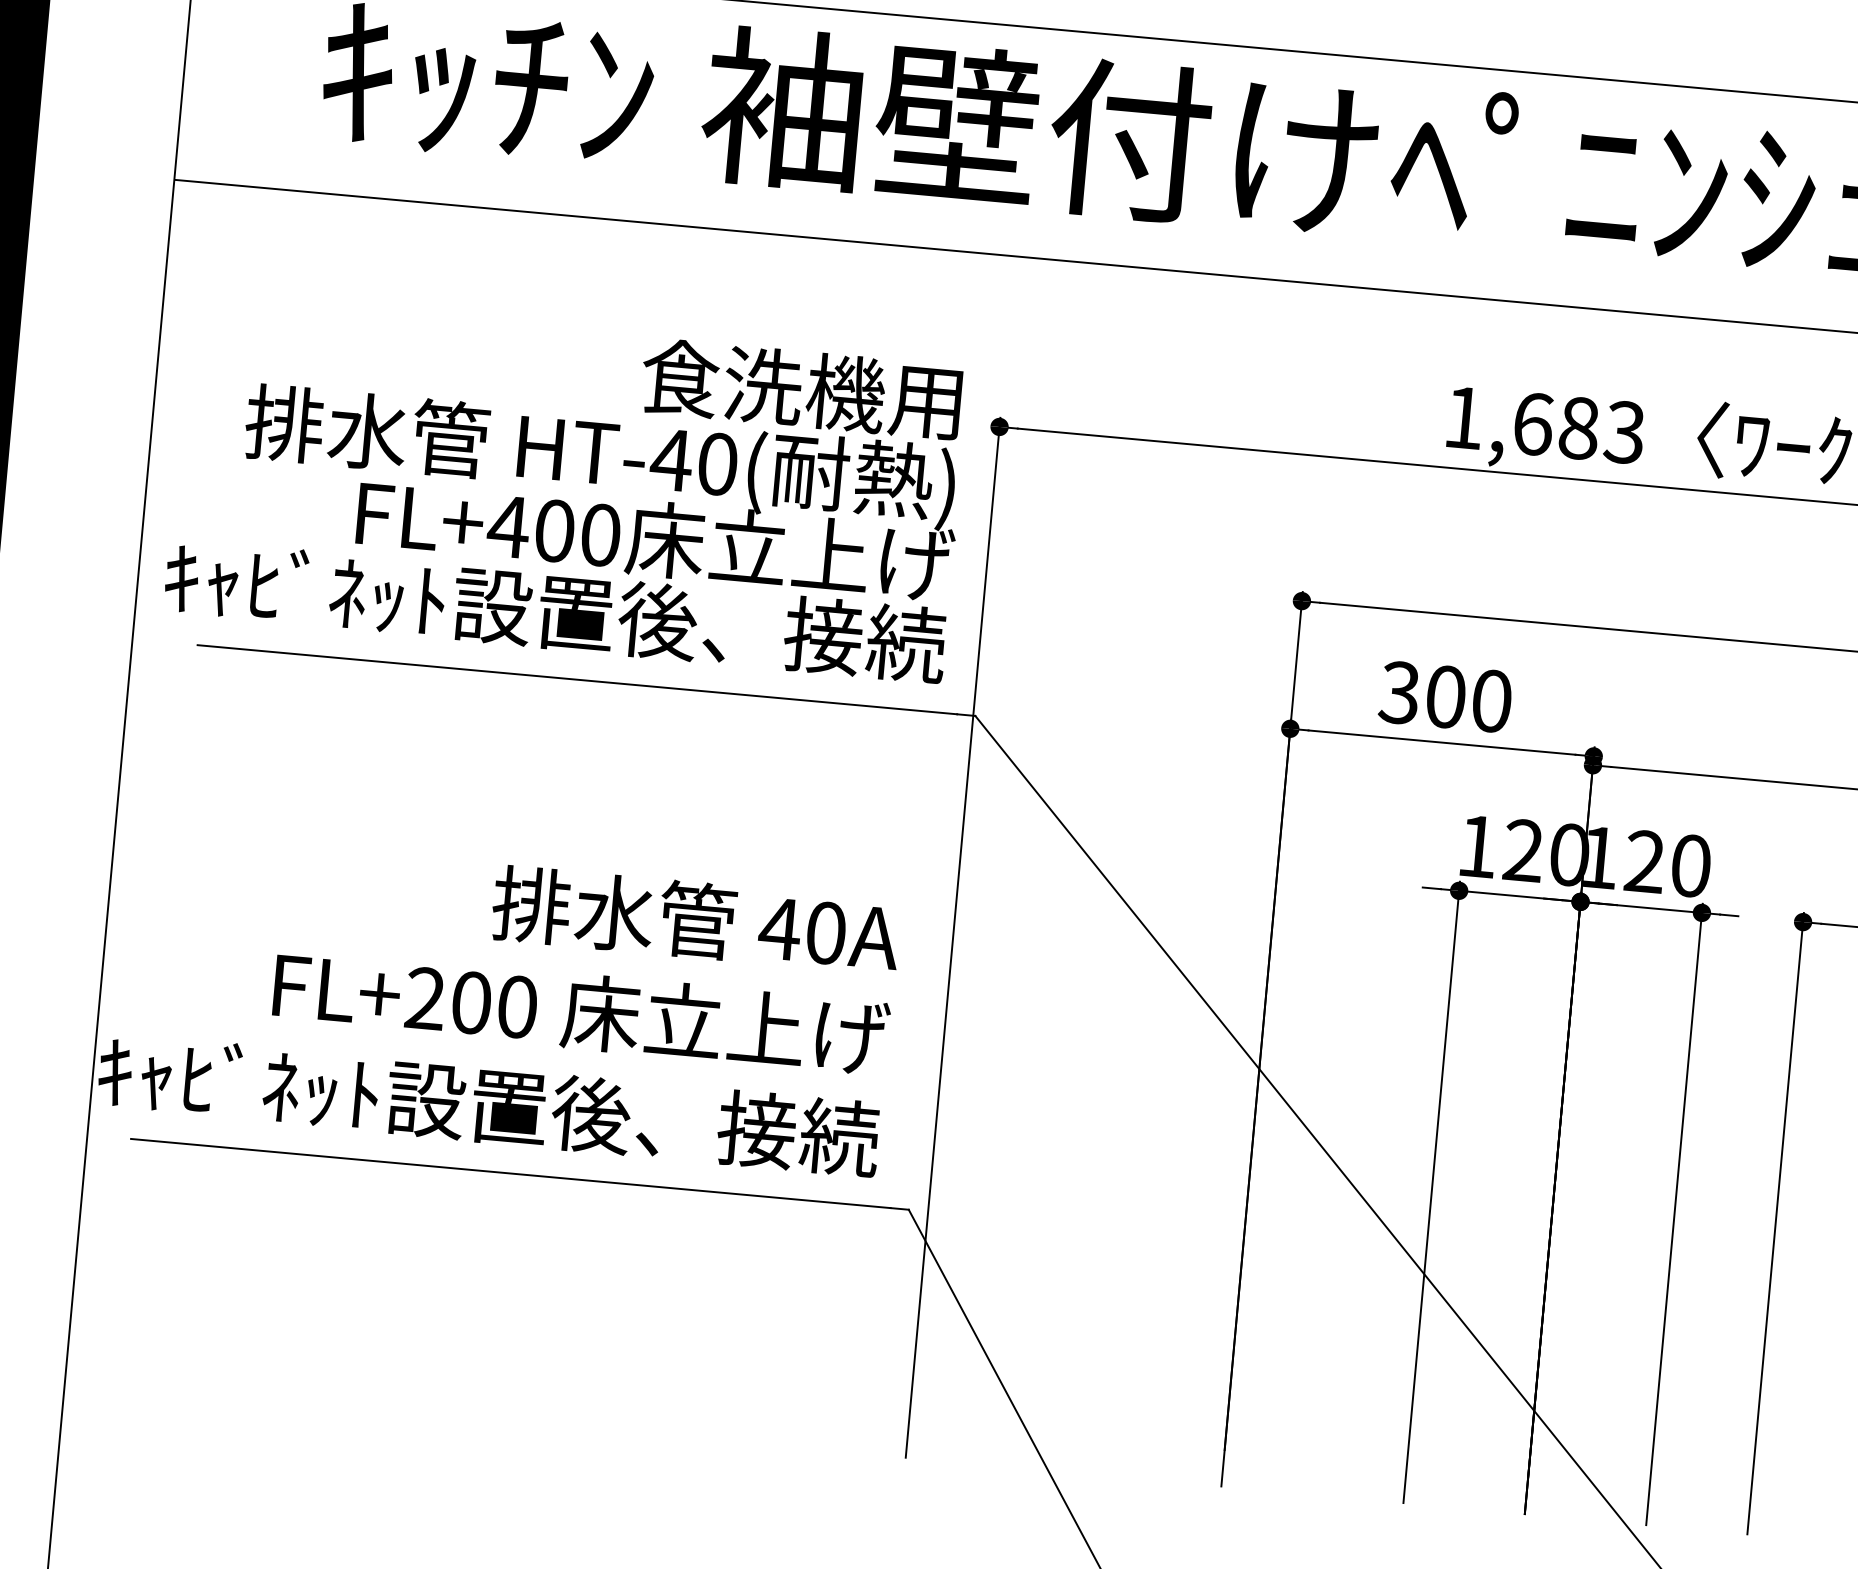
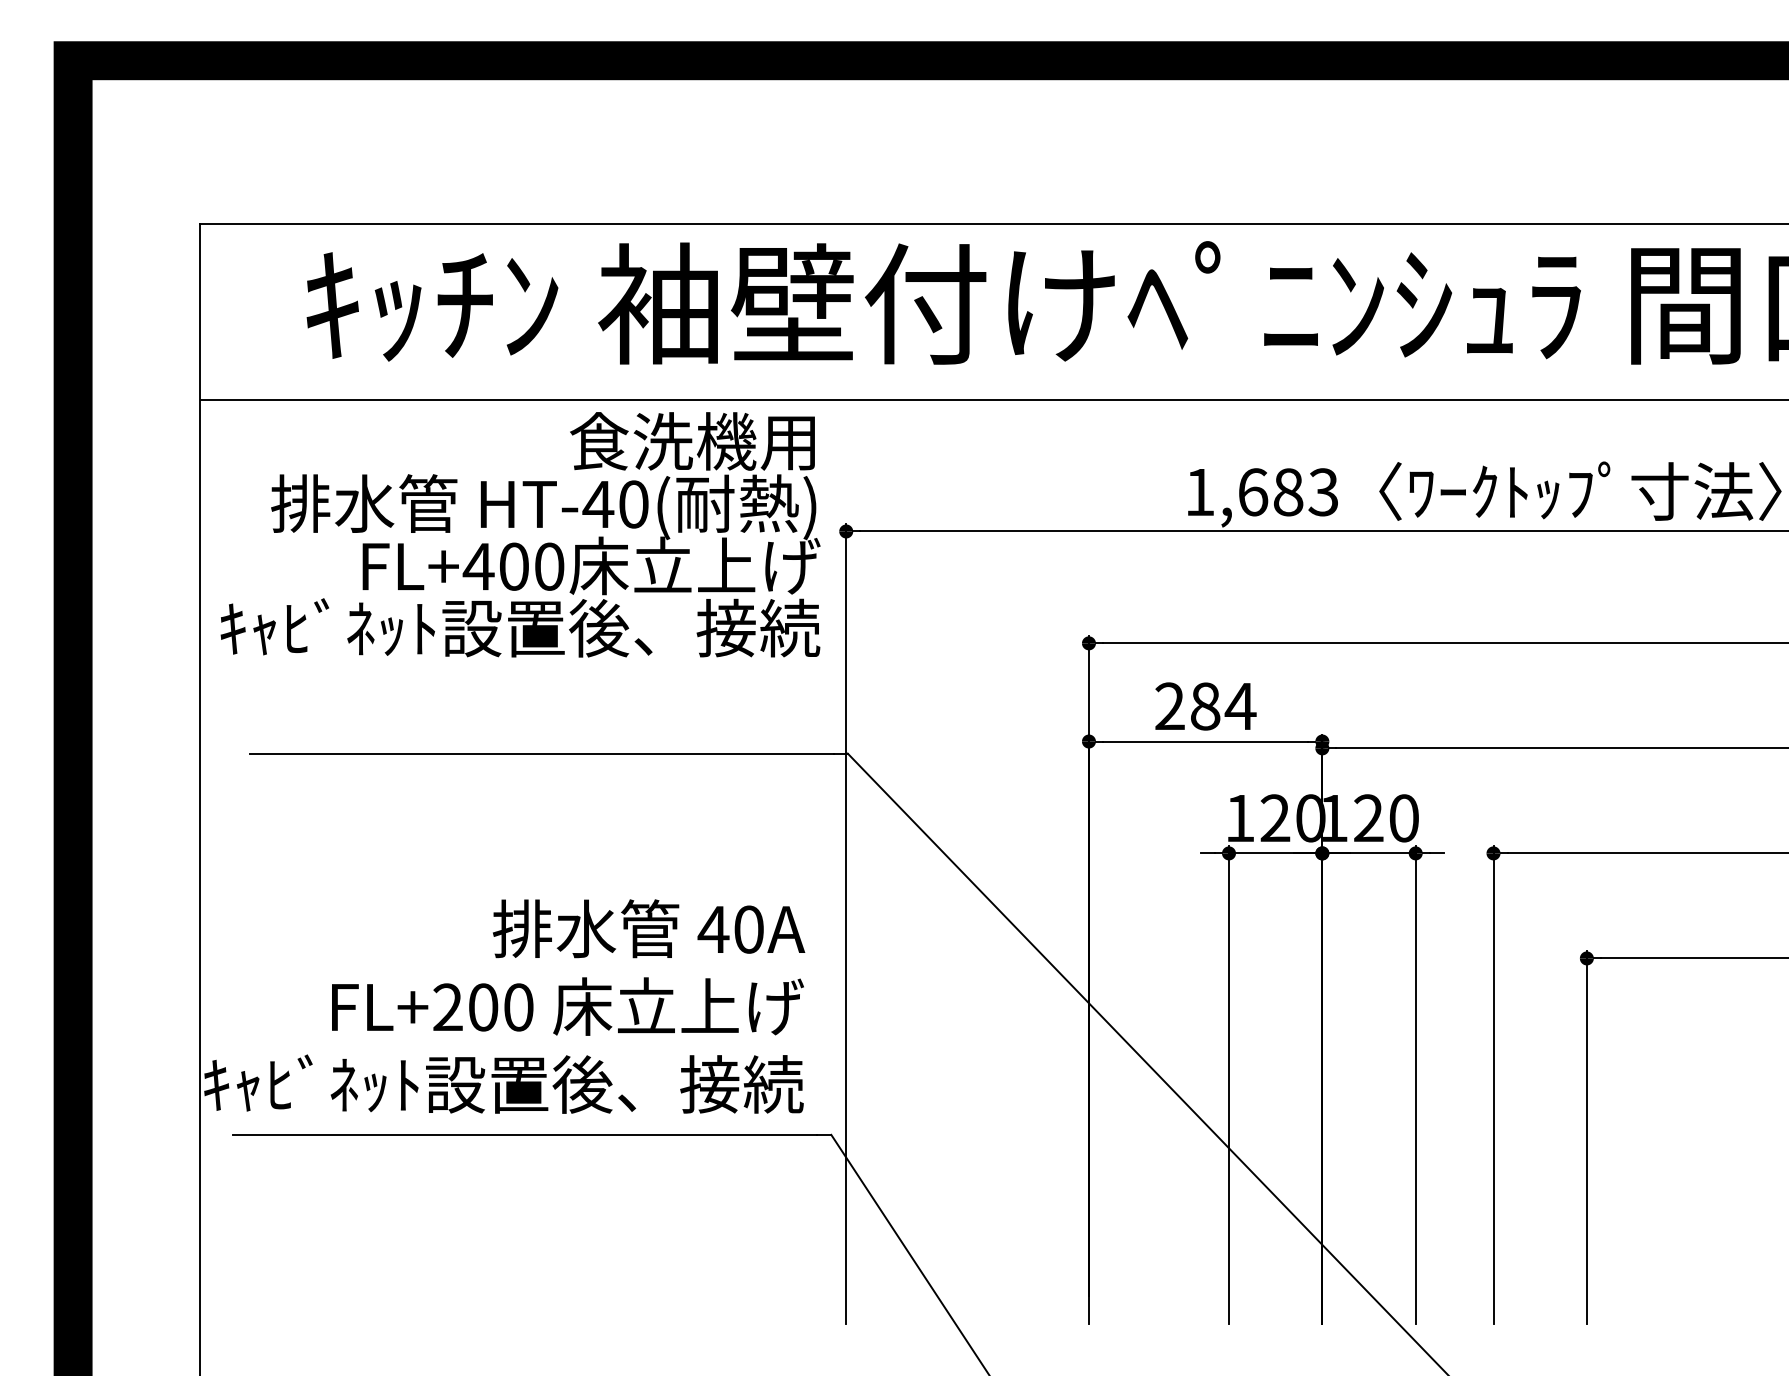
text: (566, 489) -> (520, 534), moved
text: (1445, 697) -> (1205, 706), 300 -> 284

